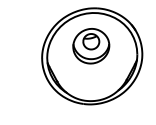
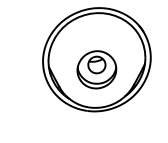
part: (90, 45) -> (96, 69), moved

